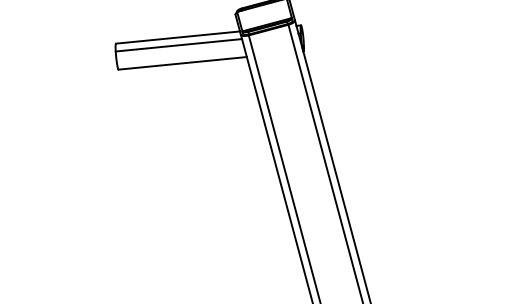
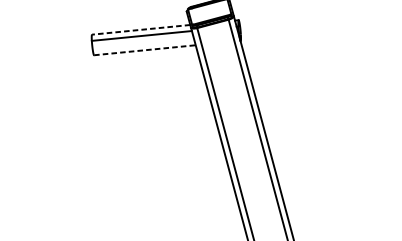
line: (177, 37) -> (140, 29), solid -> dashed
line: (183, 63) -> (145, 50), solid -> dashed

